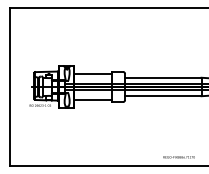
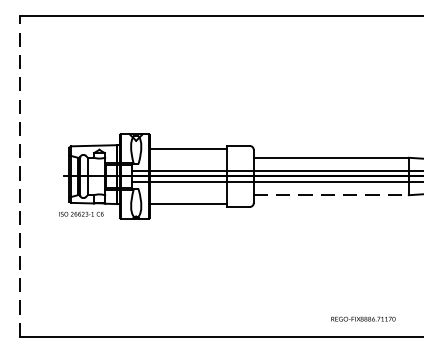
line: (9, 86) -> (19, 175), solid -> dashed
line: (163, 96) -> (331, 195), solid -> dashed

